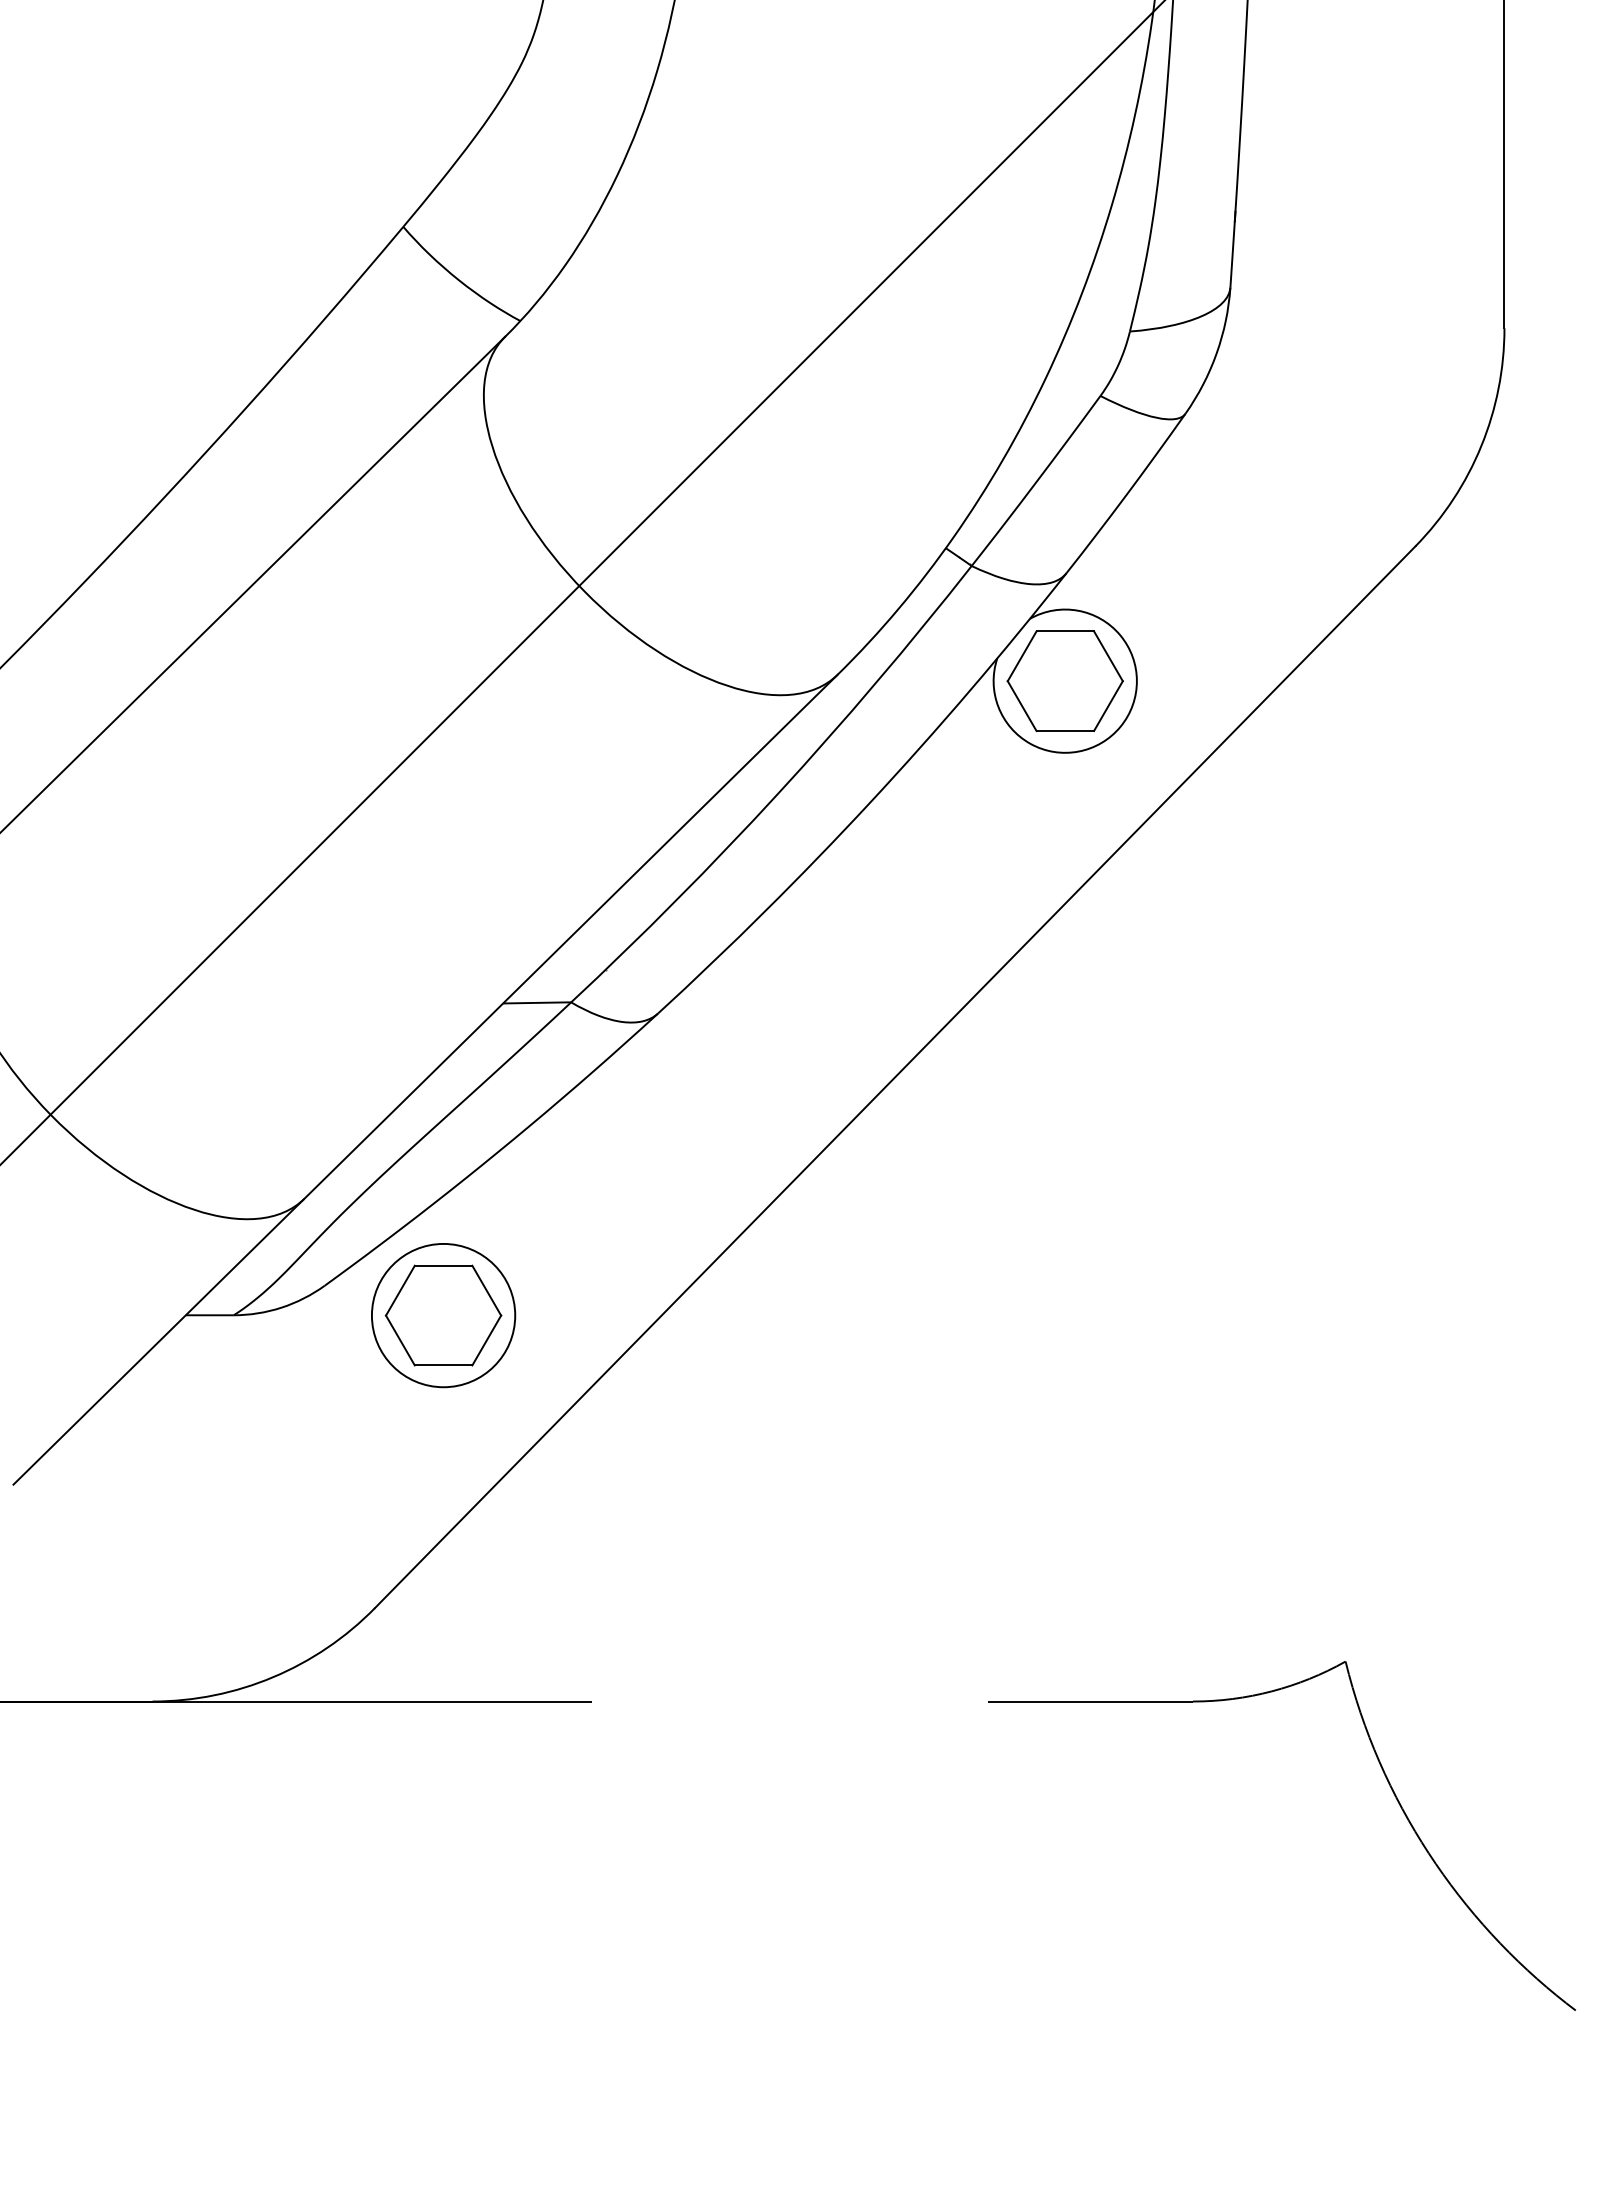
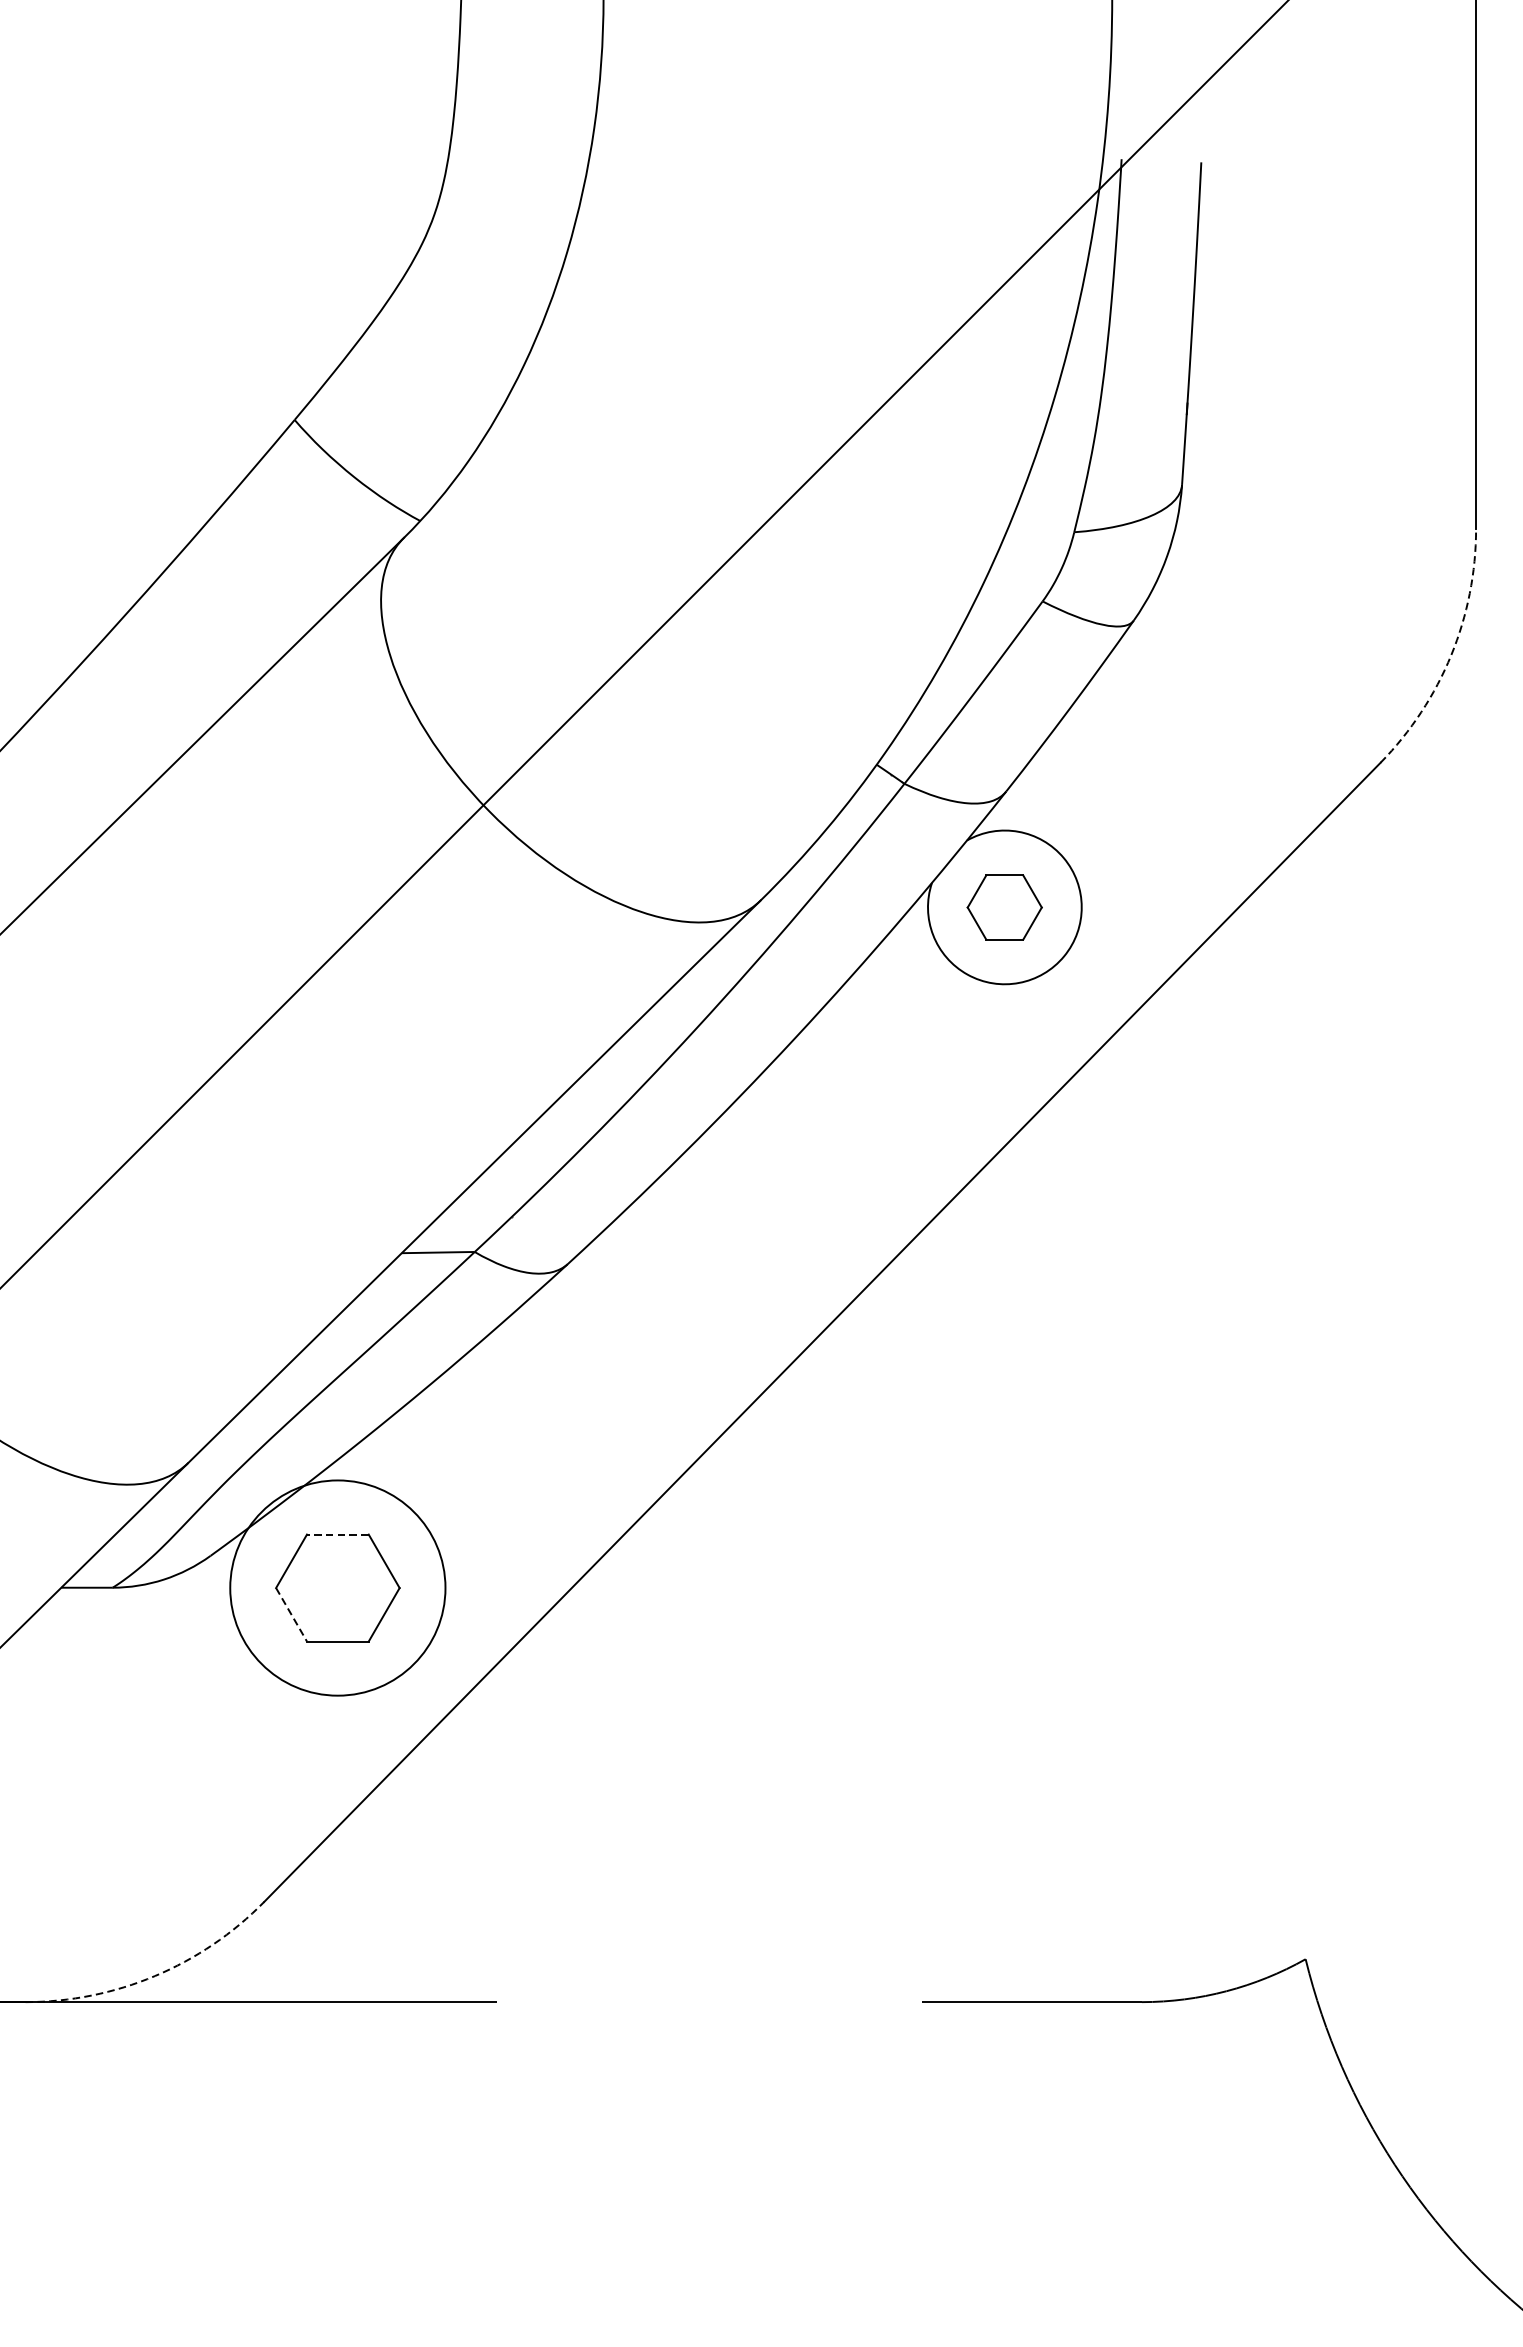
arc: (1481, 446) -> (1451, 655), solid -> dashed
part: (1064, 681) -> (1004, 907), size x0.6
line: (443, 1265) -> (337, 1534), solid -> dashed
circle: (443, 1315) -> (337, 1587), size x1.4
line: (400, 1340) -> (291, 1614), solid -> dashed
arc: (273, 1677) -> (155, 1976), solid -> dashed

